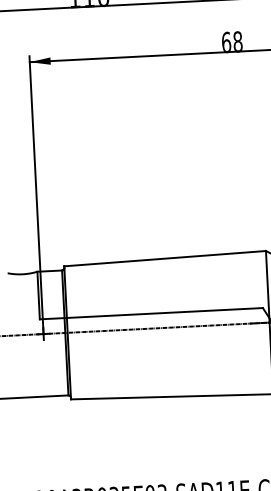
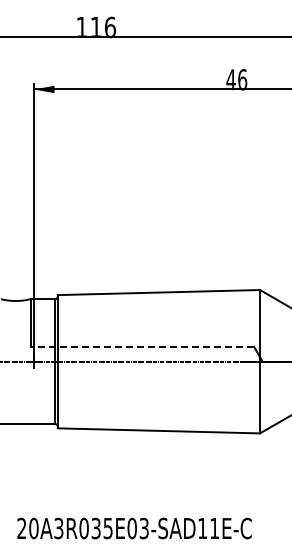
text: (231, 41) -> (236, 79), 68 -> 46
line: (151, 313) -> (142, 346), solid -> dashed

